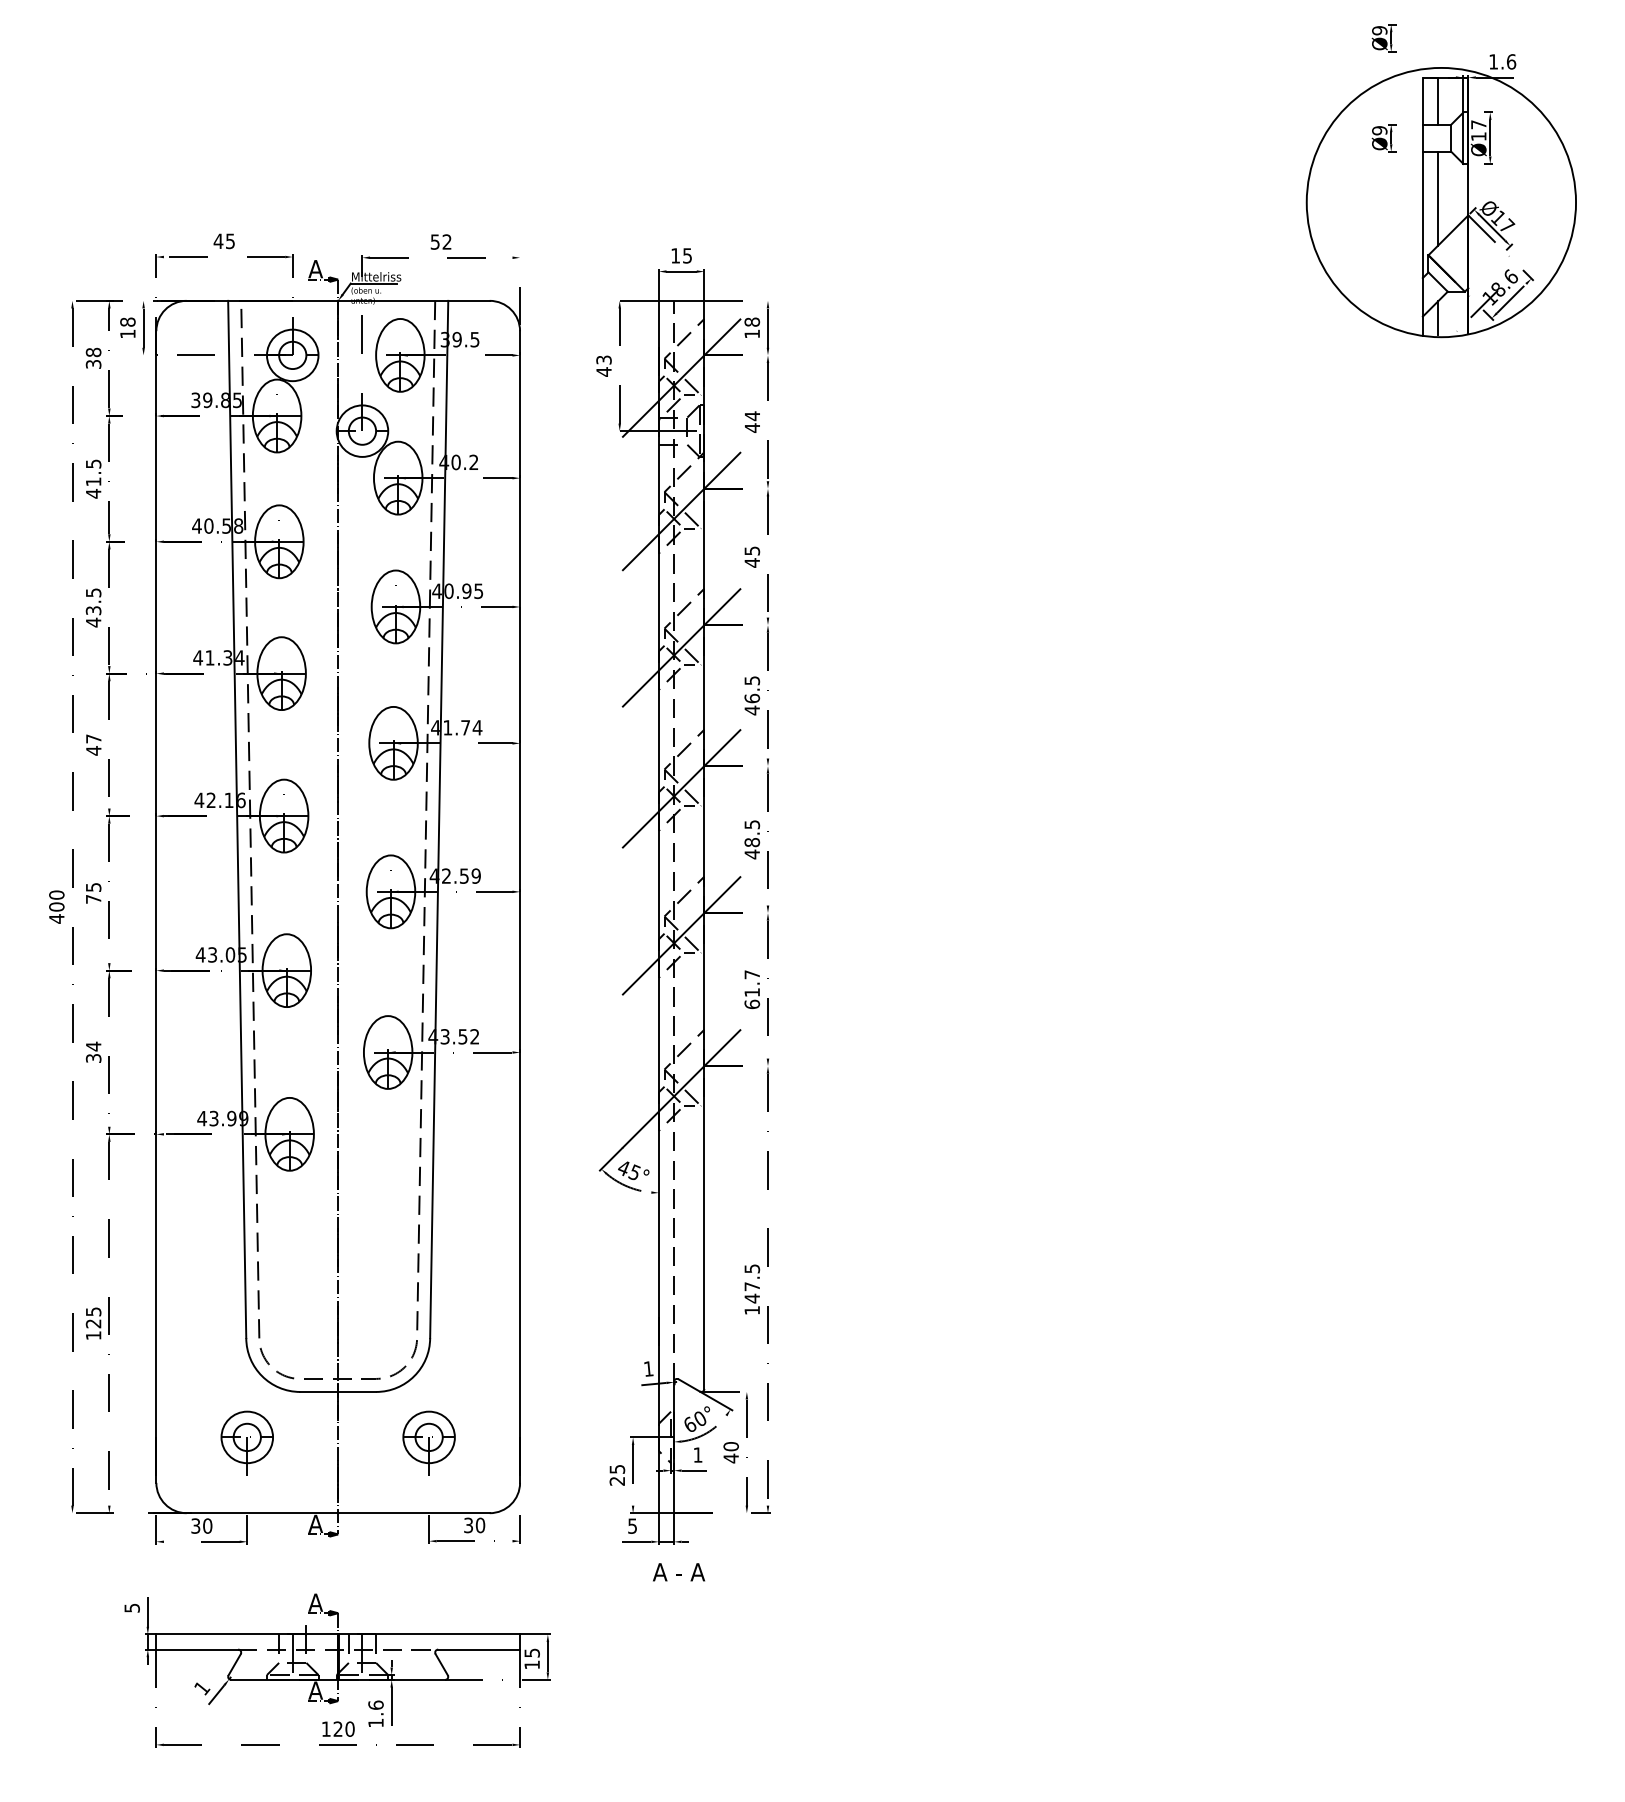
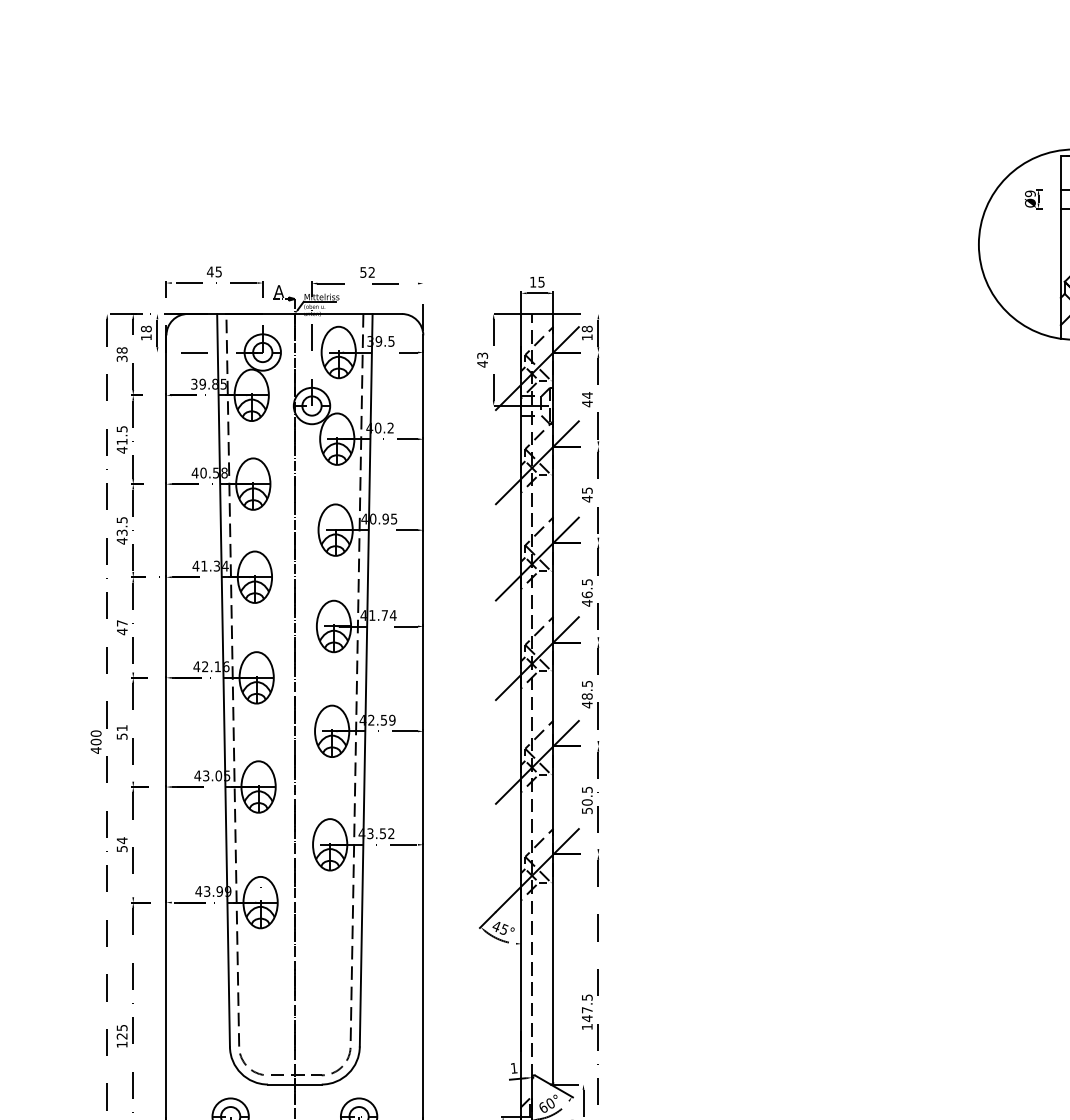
part: (1383, 38) -> (1033, 128), removed
text: (93, 893) -> (122, 732), 75 -> 51
text: (752, 989) -> (587, 800), 61.7 -> 50.5
text: (92, 1058) -> (121, 849), 34 -> 54

